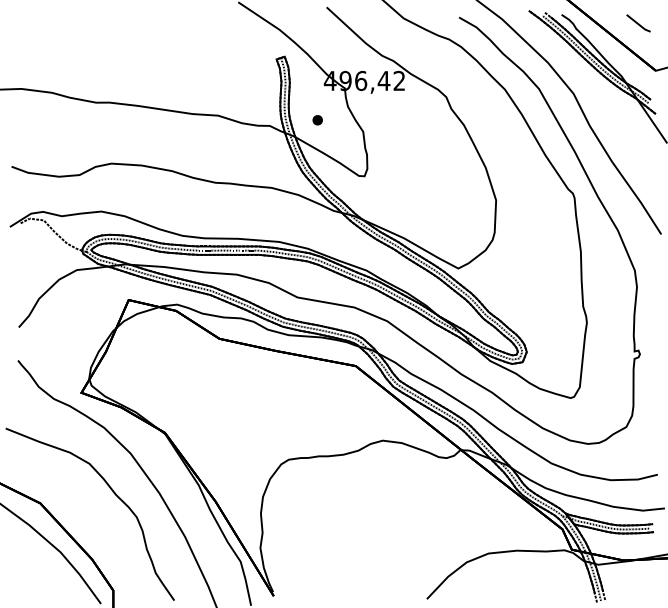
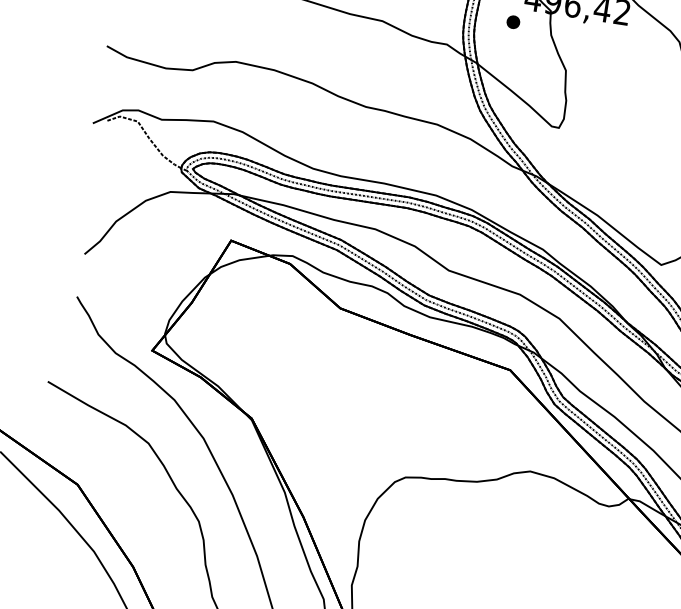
part: (317, 120) -> (513, 22), moved

